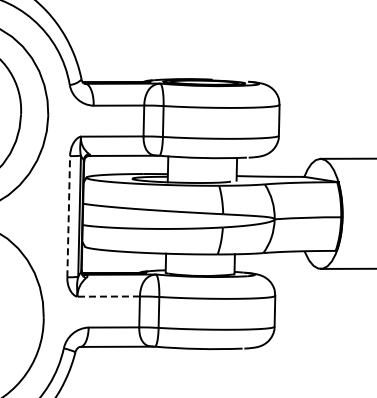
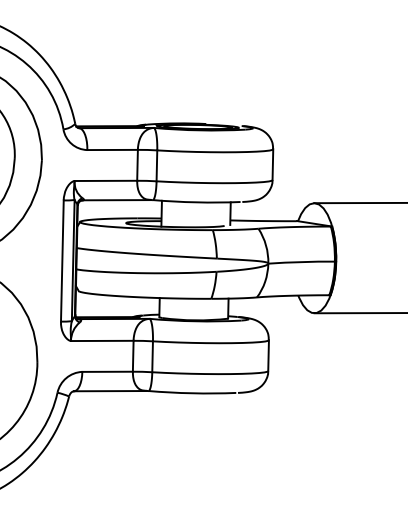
line: (68, 217) -> (62, 261), dashed -> solid
line: (107, 296) -> (101, 340), dashed -> solid

